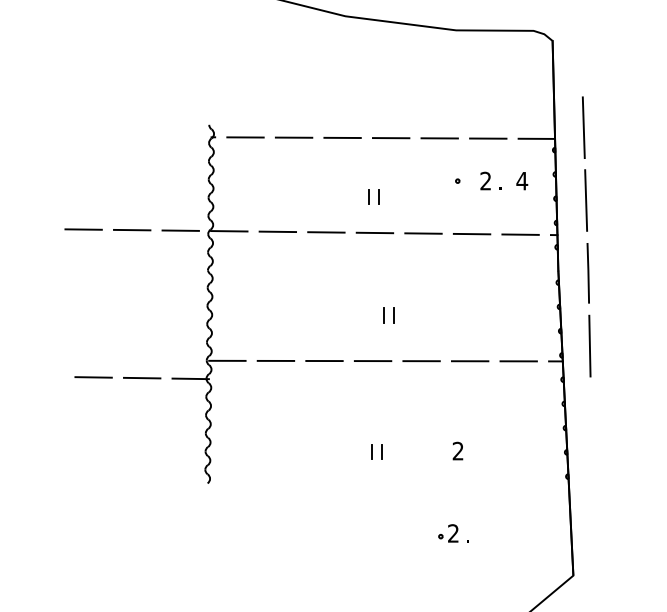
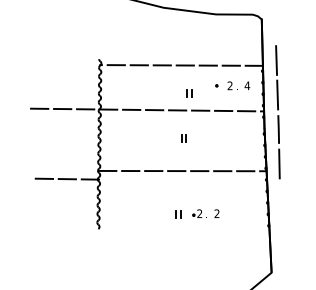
part: (374, 197) -> (189, 93), moved
part: (387, 315) -> (183, 138), moved
part: (452, 532) -> (199, 213), moved

